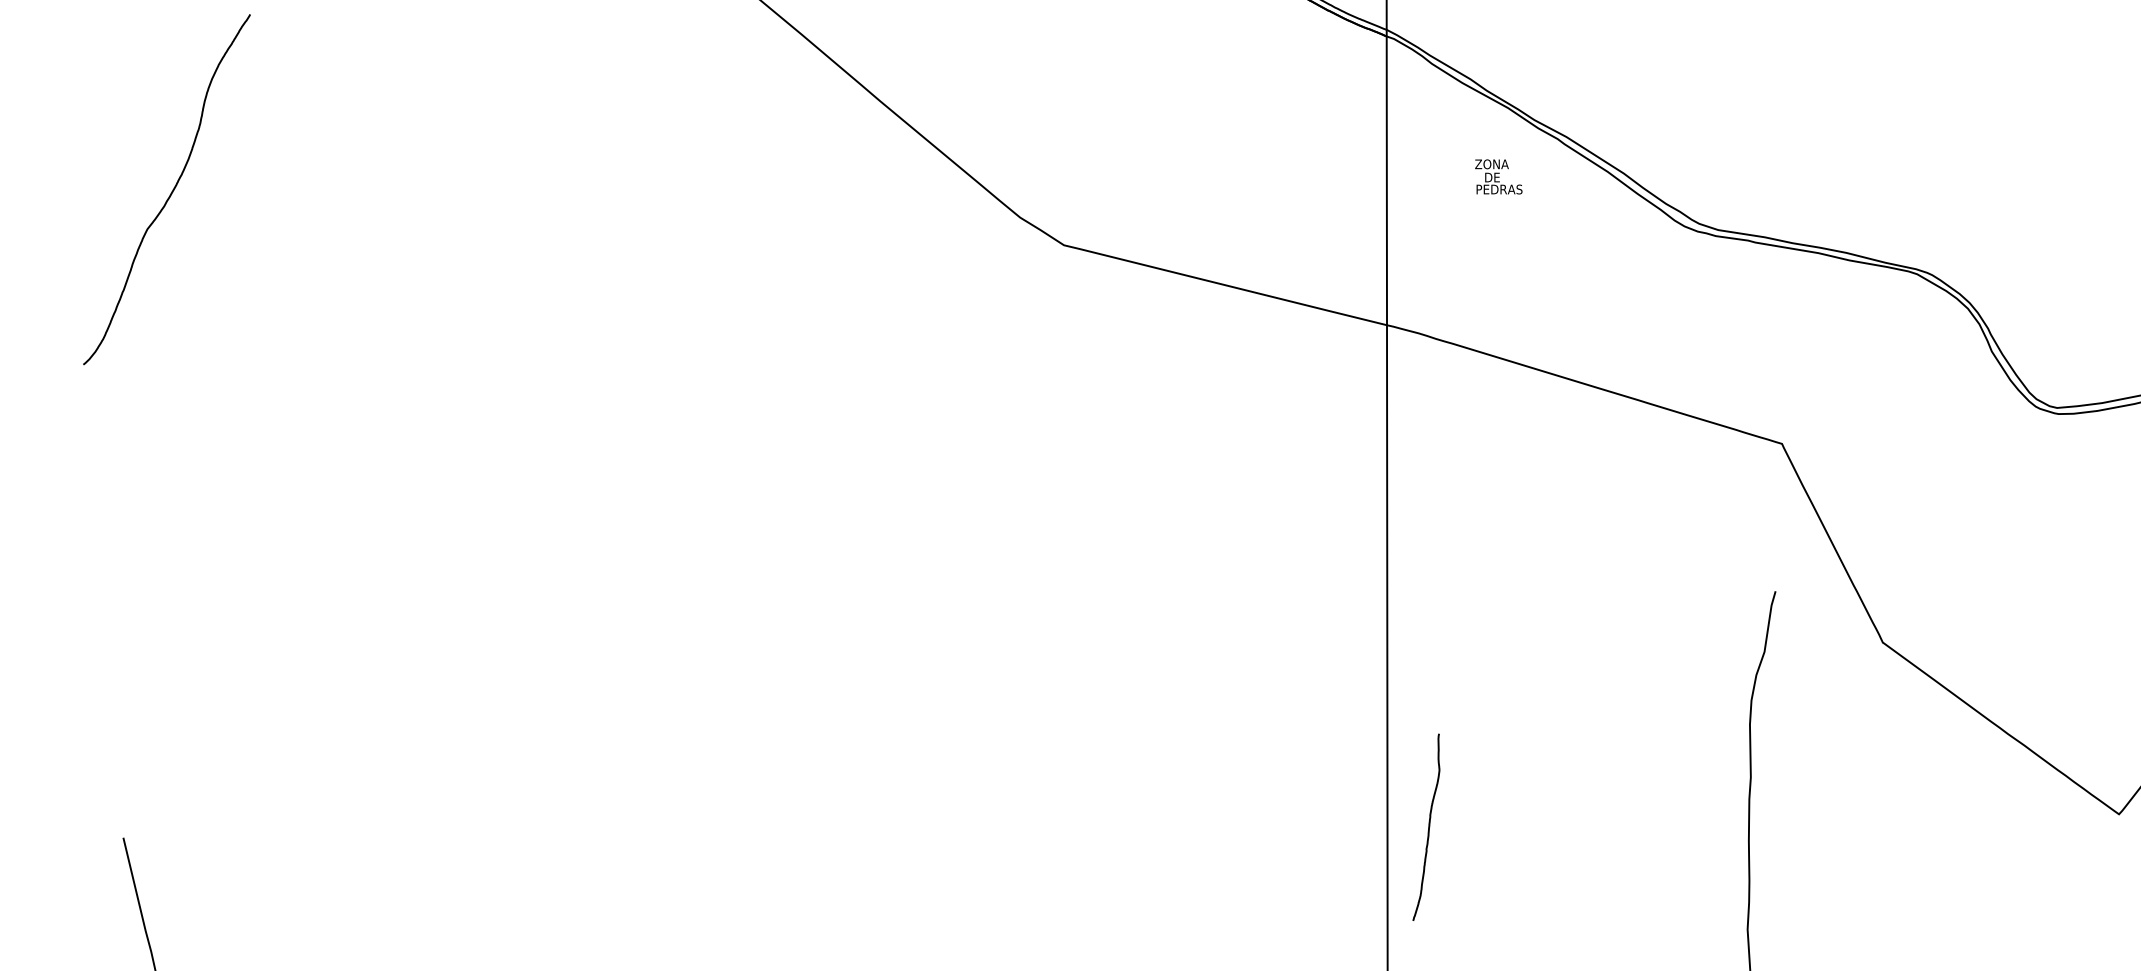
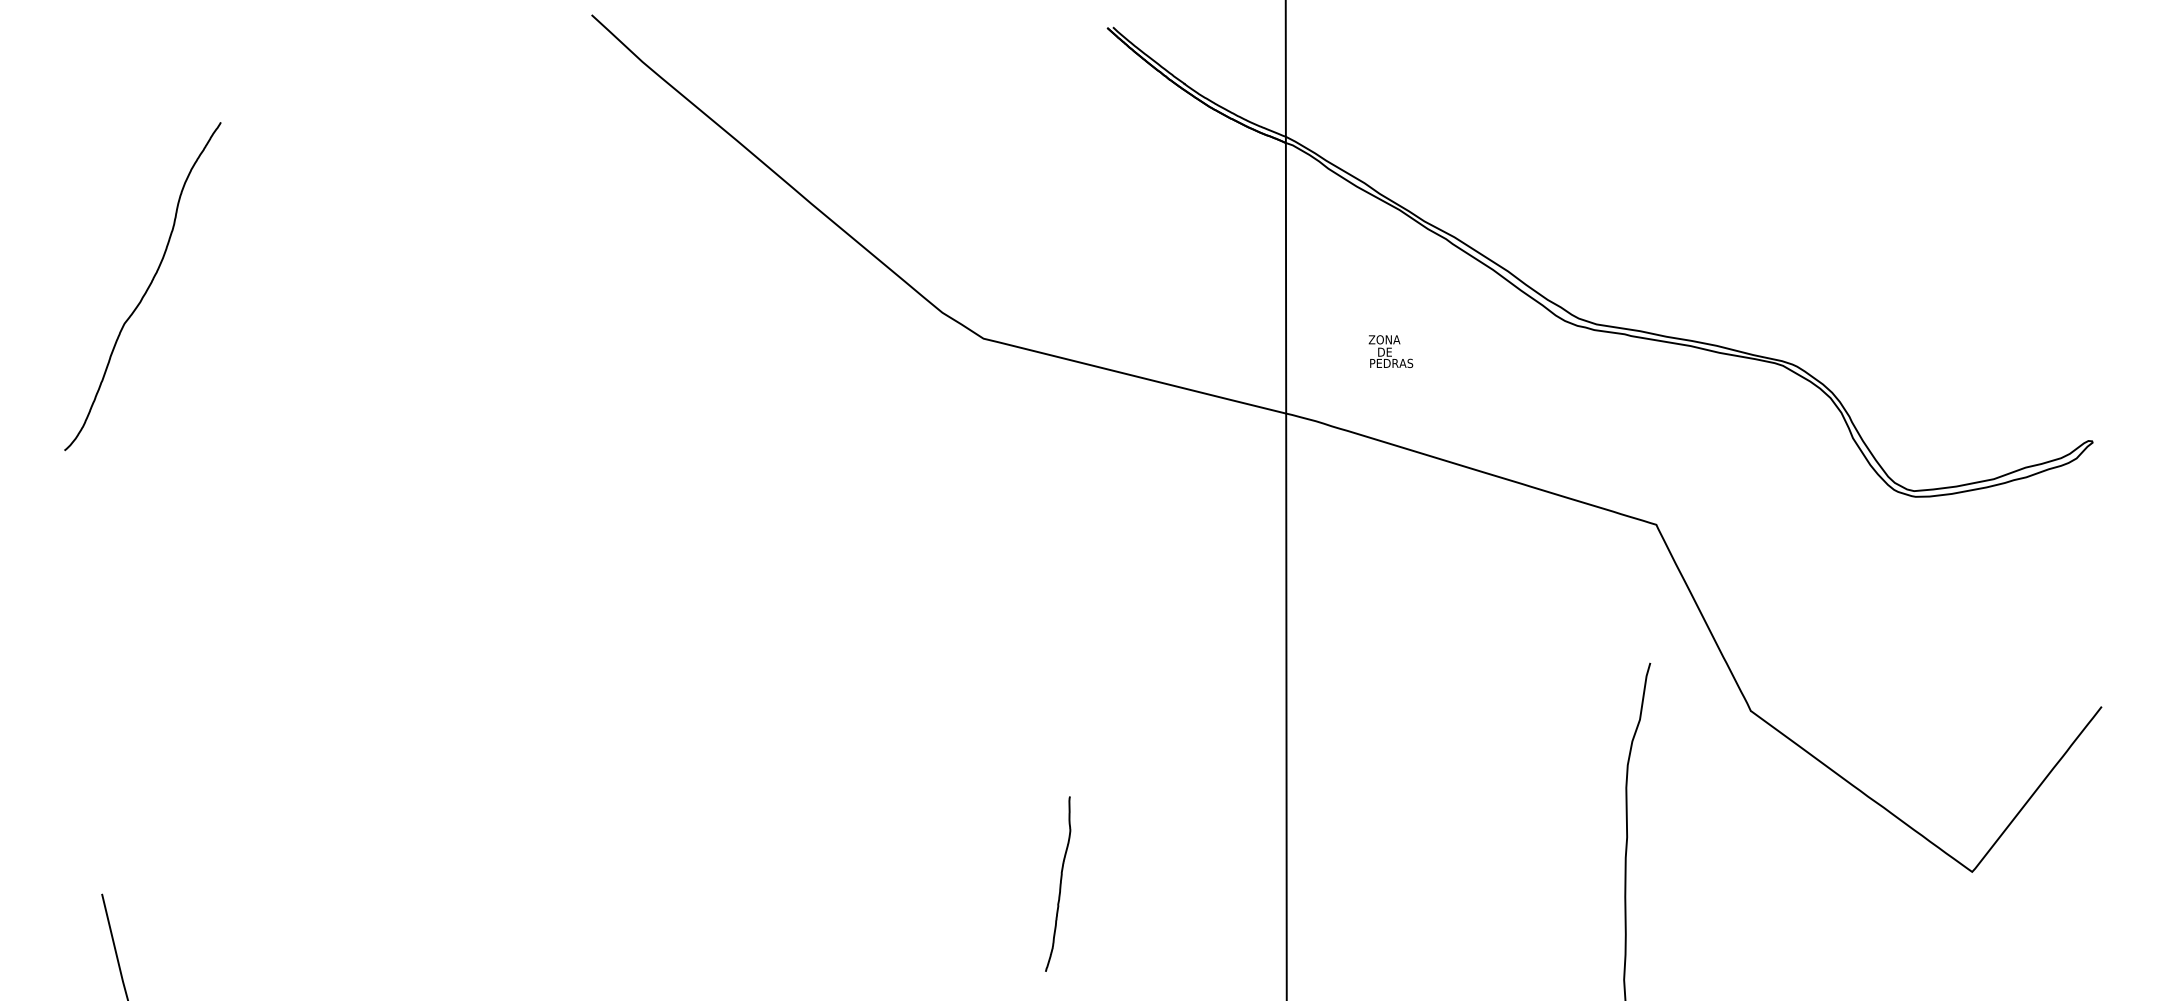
text: (1498, 176) -> (1390, 351), moved
curve: (1427, 826) -> (1059, 883), moved

